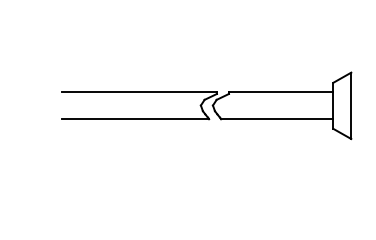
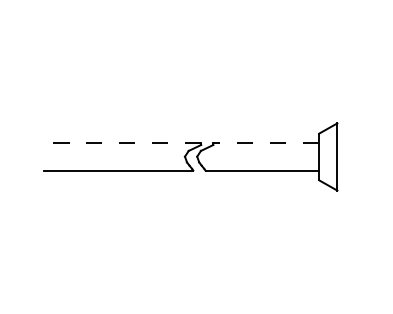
line: (139, 92) -> (122, 143), solid -> dashed
line: (281, 92) -> (266, 143), solid -> dashed

